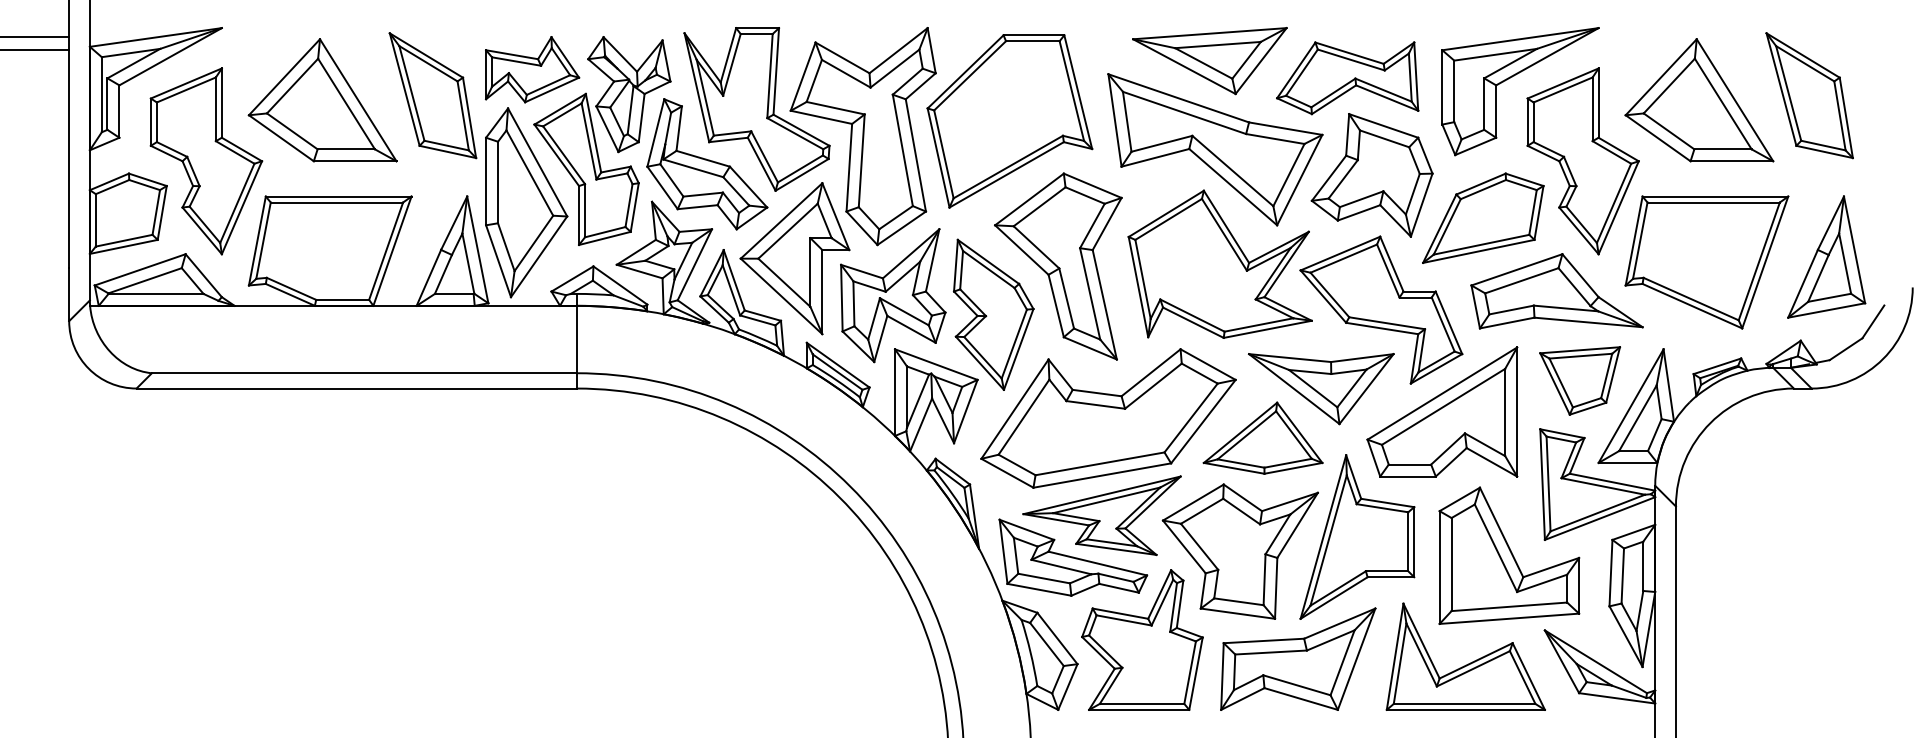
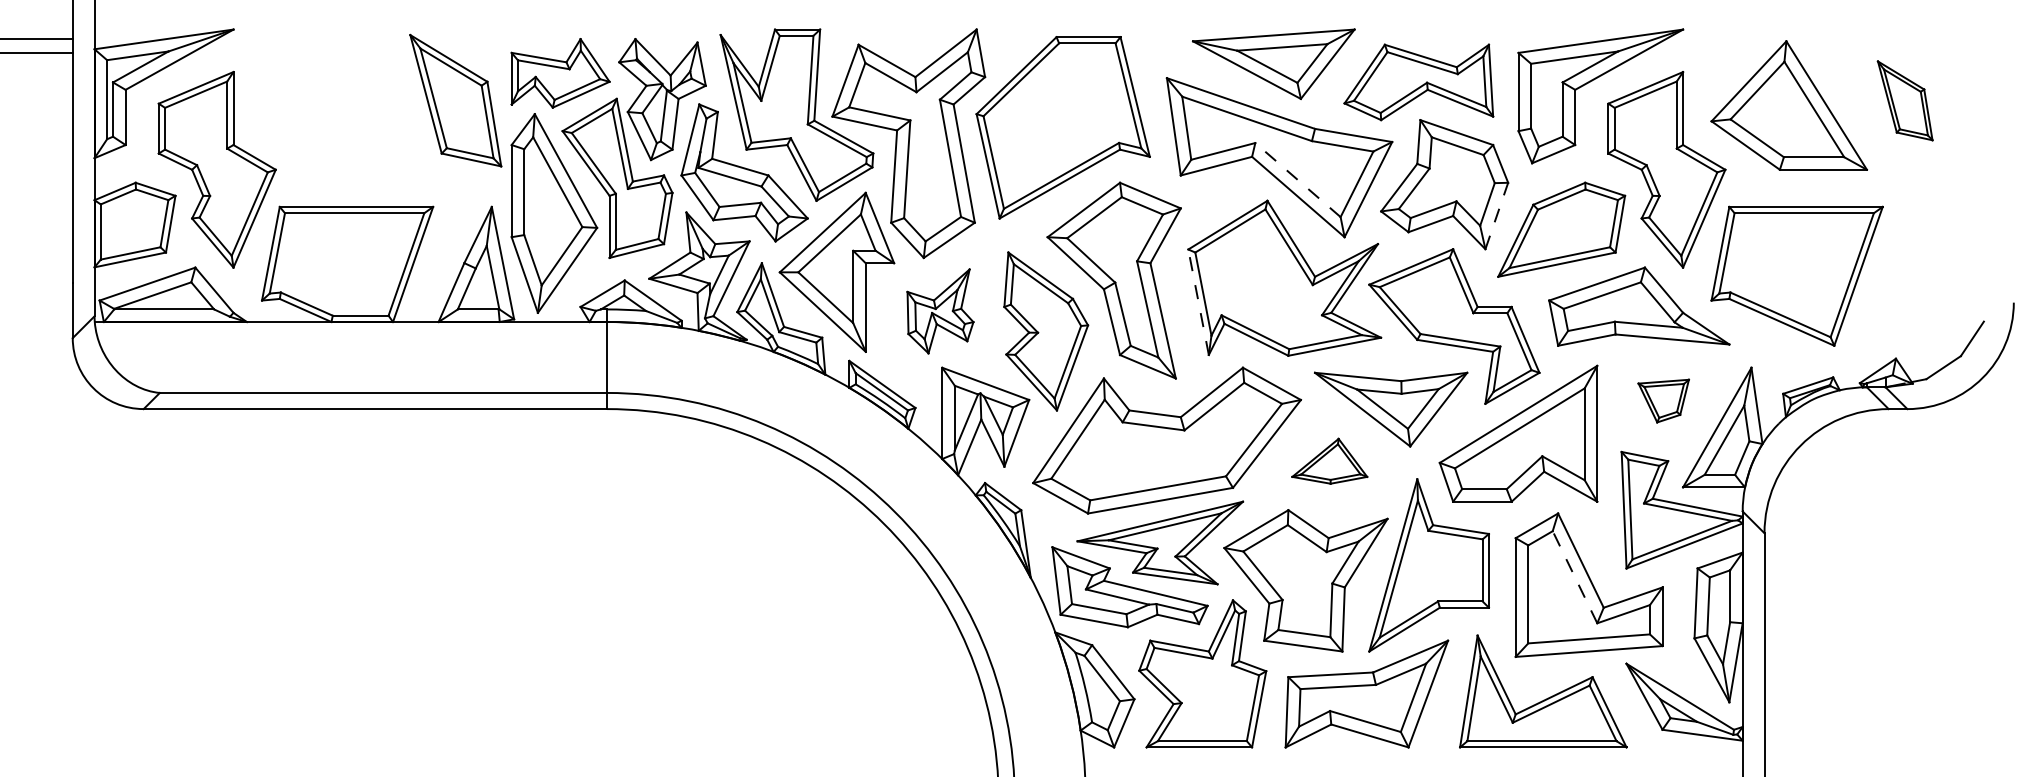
part: (1809, 95) -> (1905, 100), size x0.6
part: (322, 100) -> (339, 105), removed
line: (1232, 171) -> (1297, 180), solid -> dashed
line: (1421, 204) -> (1496, 215), solid -> dashed
part: (1826, 256) -> (1923, 270), removed
line: (1138, 286) -> (1198, 301), solid -> dashed
part: (893, 295) -> (940, 311), size x0.6
part: (1580, 380) -> (1664, 400), size x0.6
part: (1262, 437) -> (1329, 460), size x0.6
line: (1495, 548) -> (1574, 577), solid -> dashed

